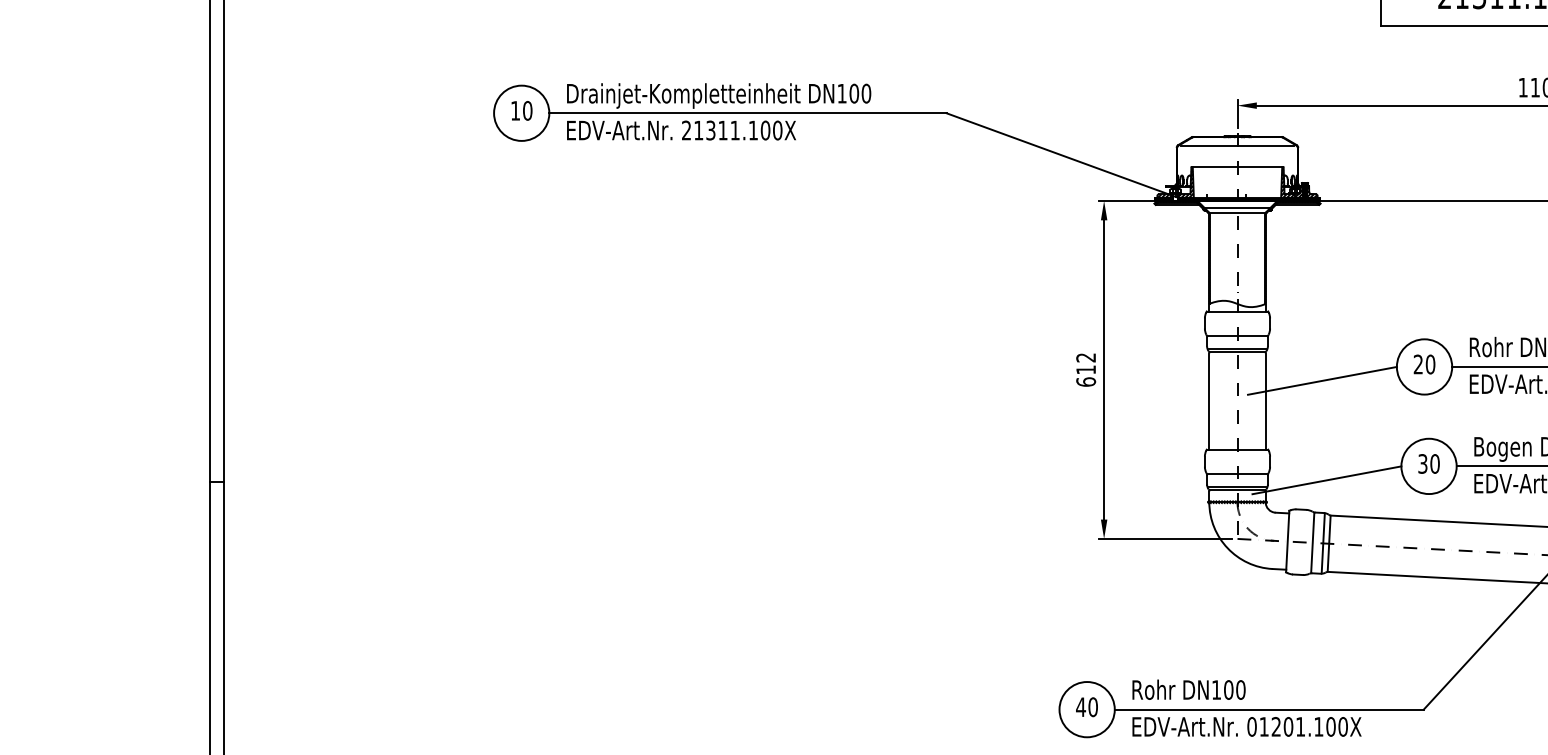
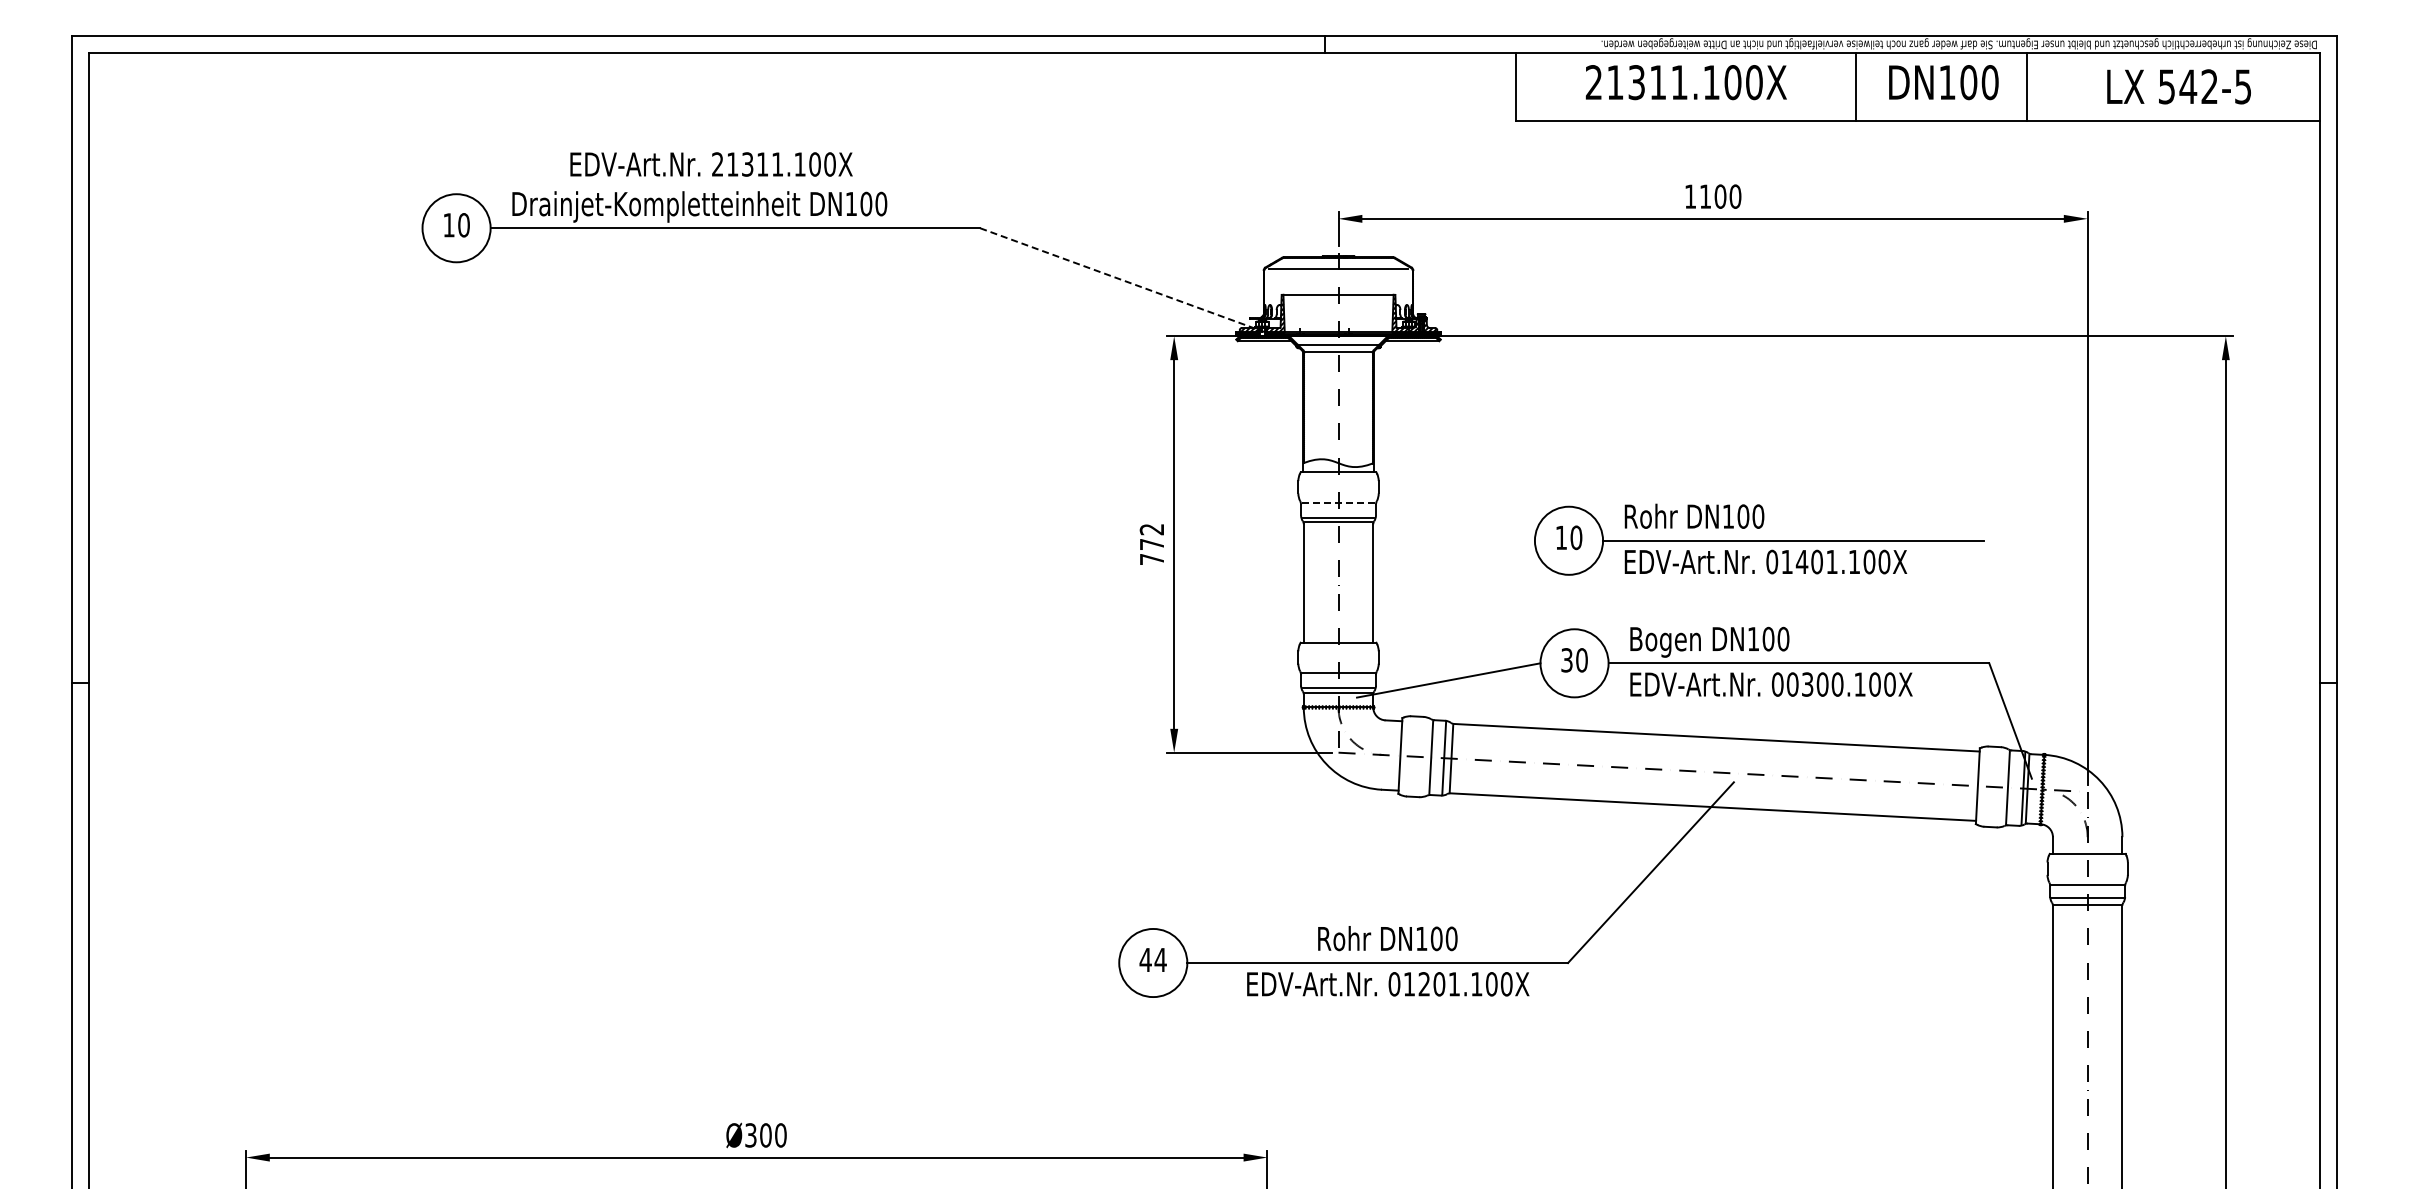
text: (681, 130) -> (711, 164), moved
line: (1062, 155) -> (1123, 280), solid -> dashed
line: (1238, 335) -> (1339, 502), solid -> dashed
text: (1417, 364) -> (1560, 537), 20 -> 10
text: (1085, 376) -> (1151, 552), 612 -> 772
line: (1321, 380) -> (1442, 557), removed
text: (1188, 689) -> (1387, 938), moved
text: (1093, 706) -> (1160, 959), 40 -> 44
text: (1247, 727) -> (1388, 984), moved

